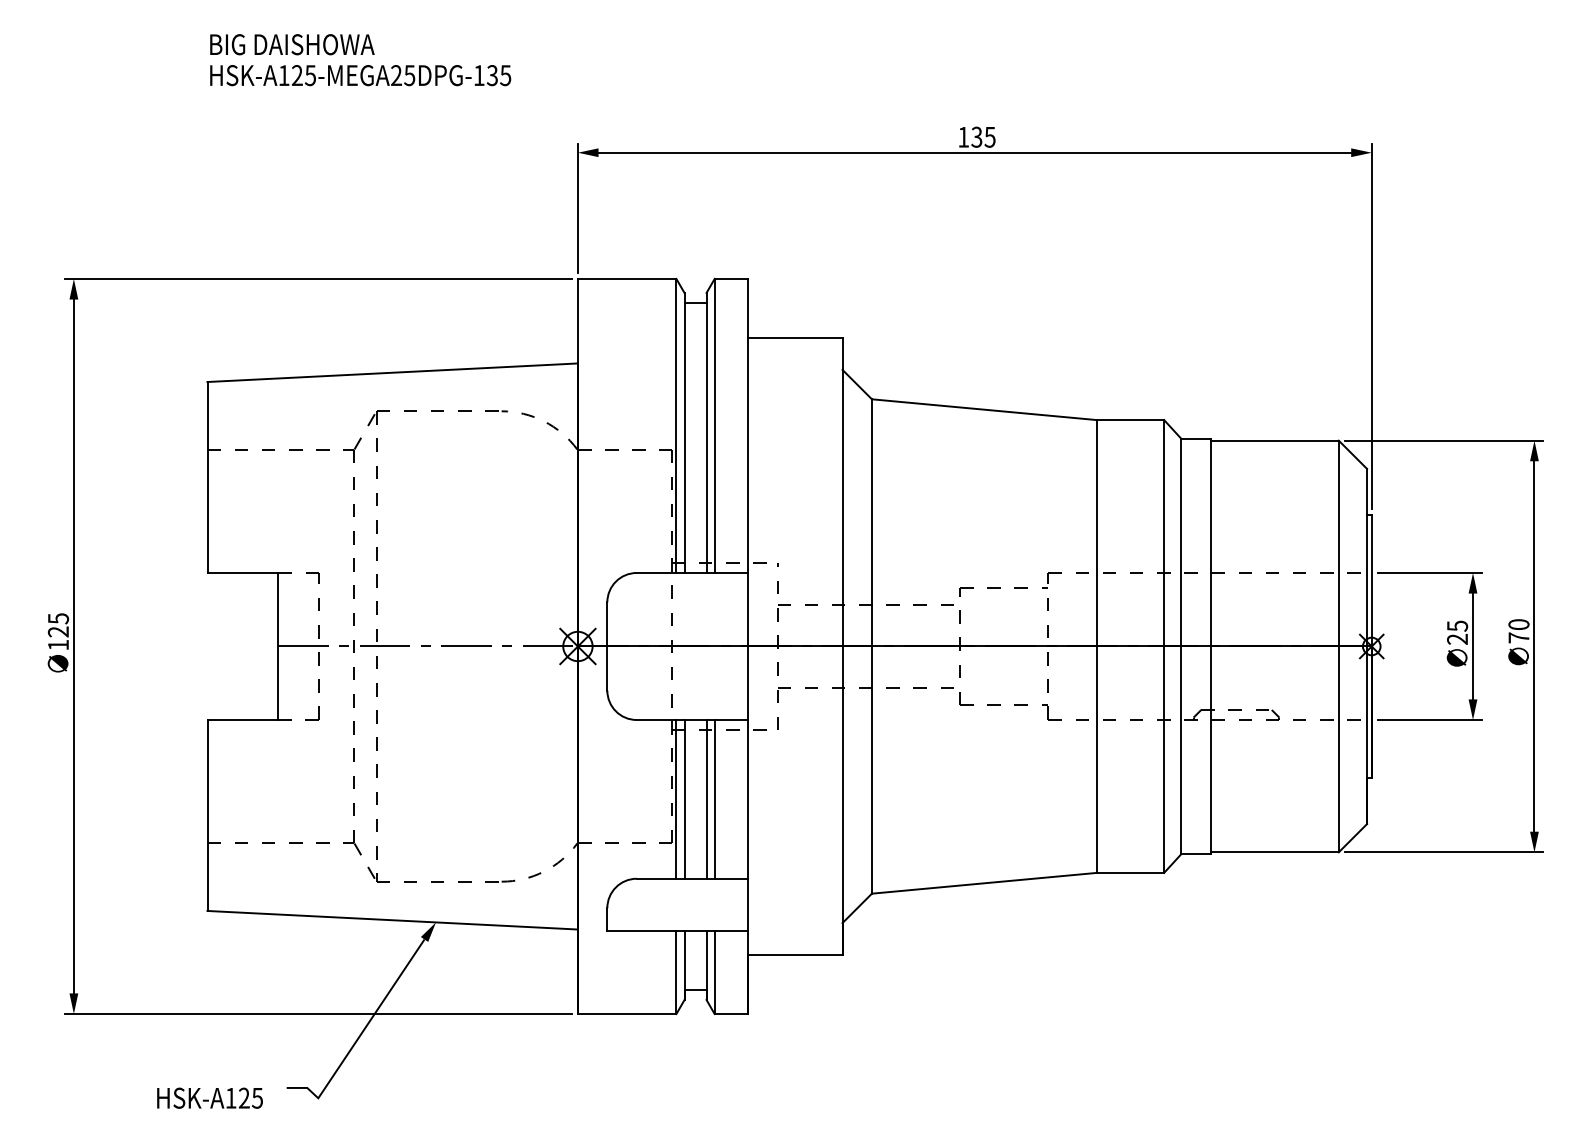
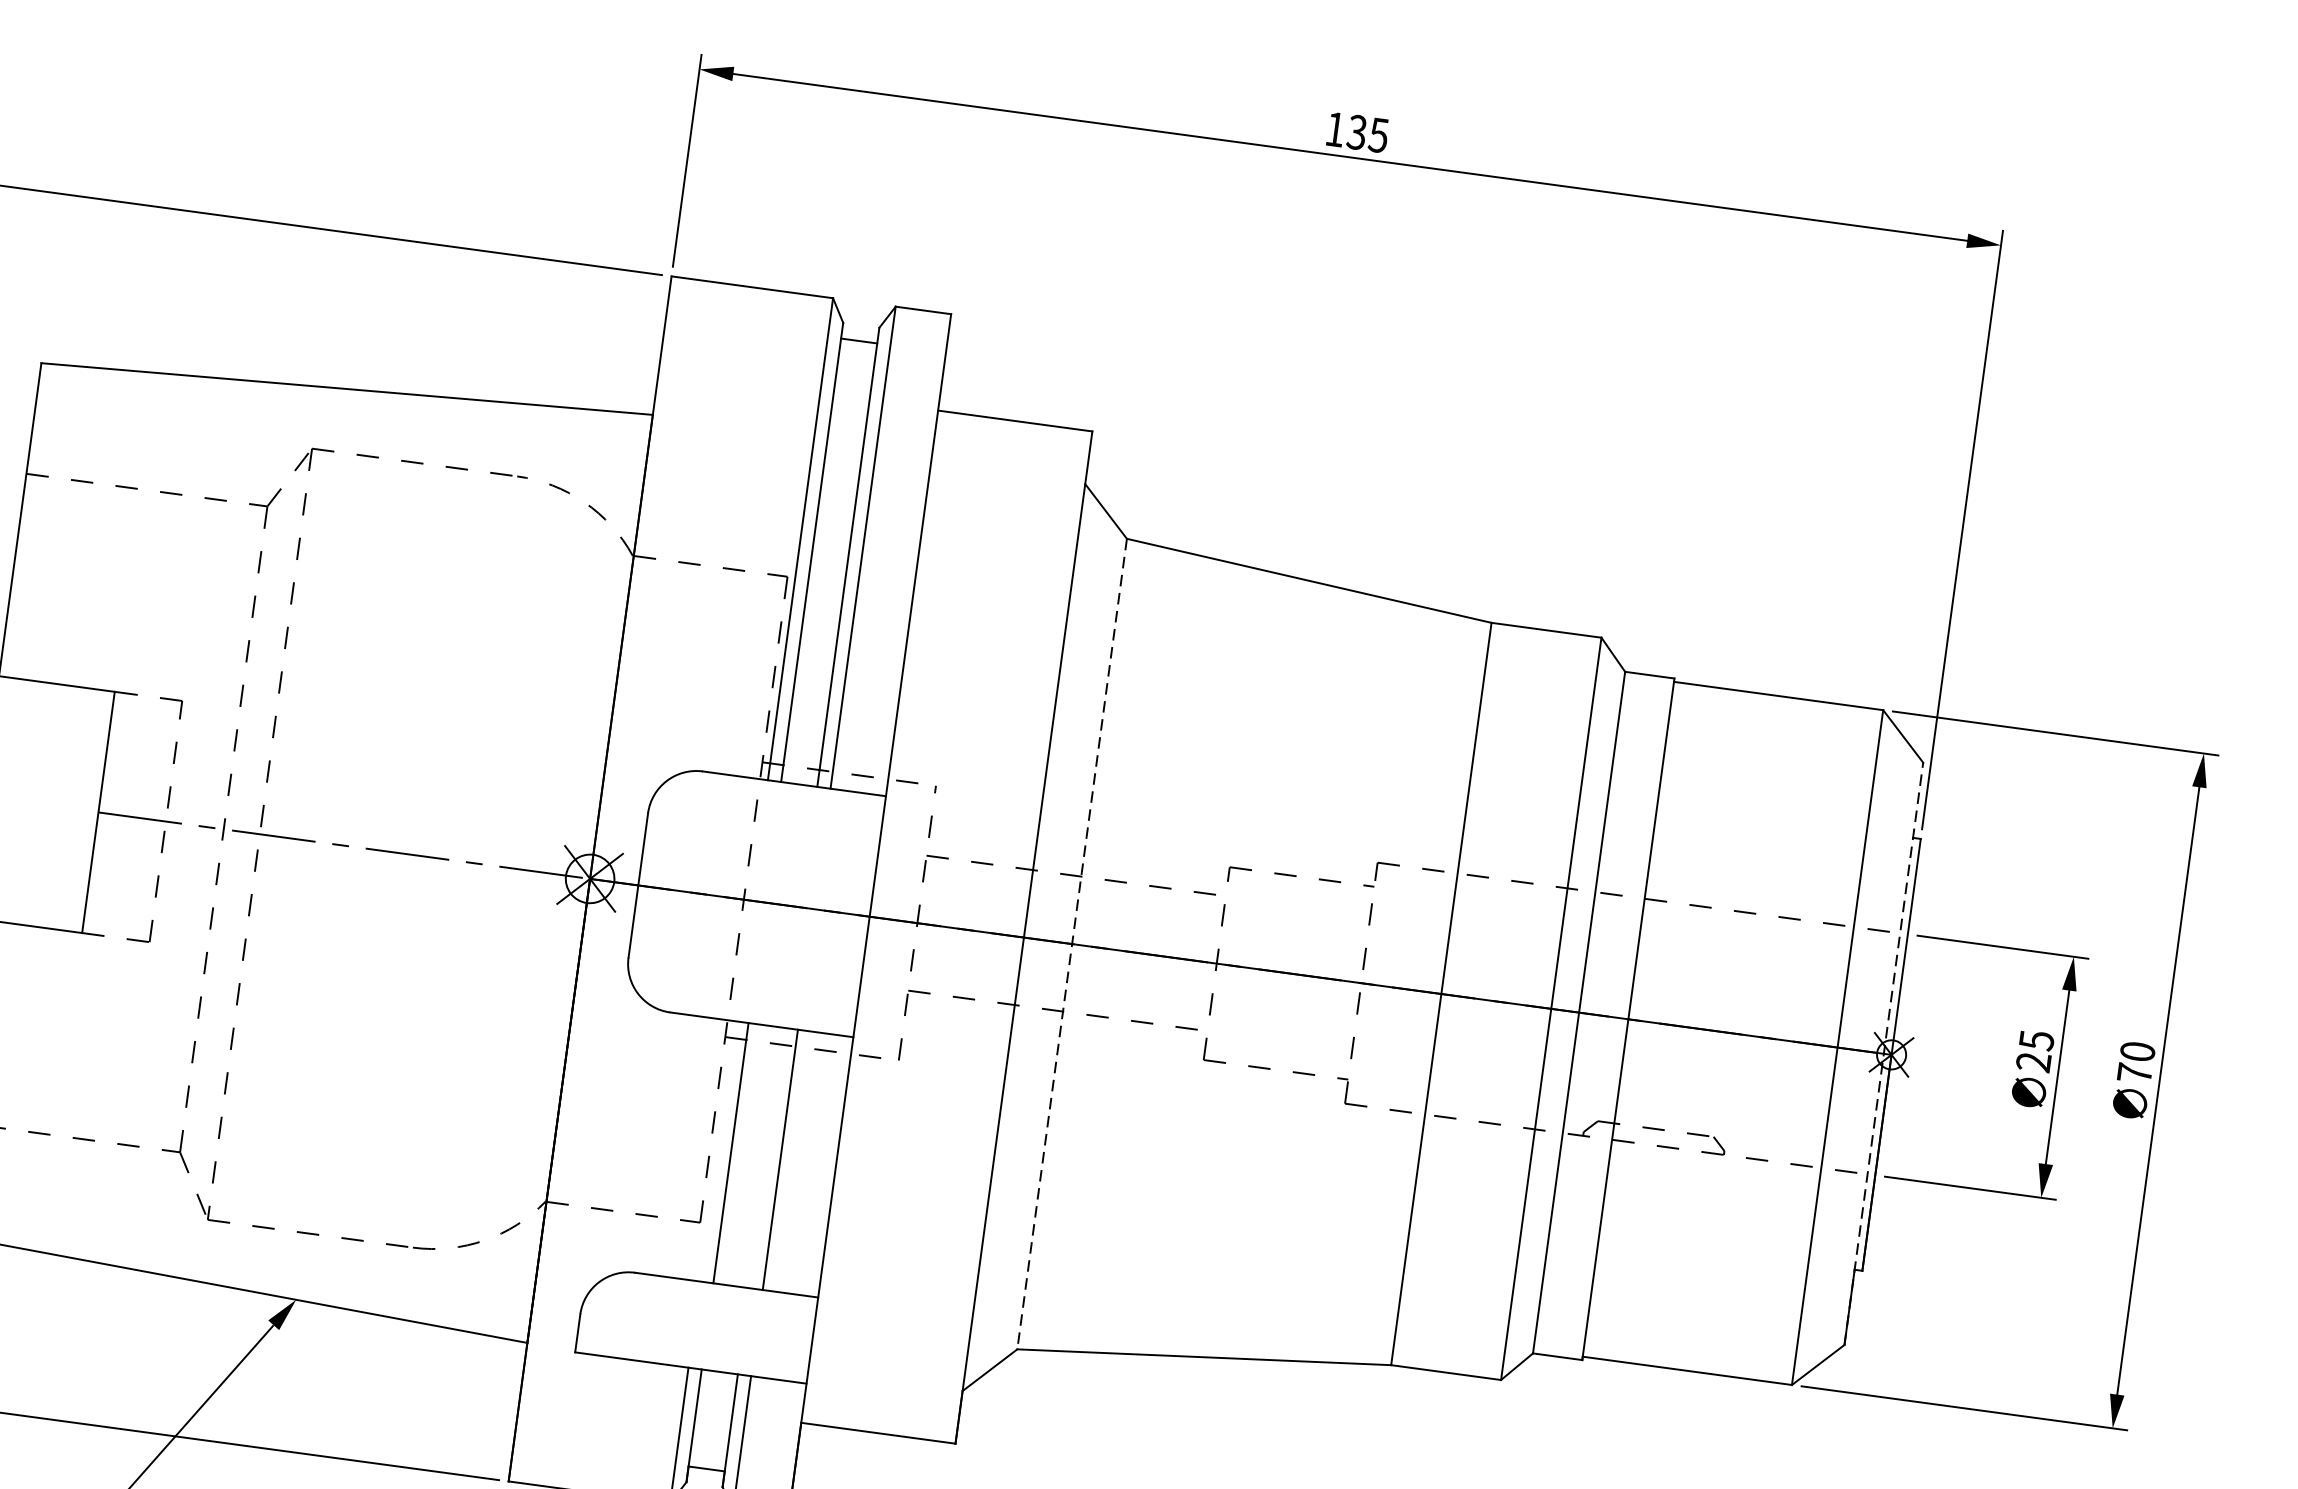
line: (871, 646) -> (1071, 943), solid -> dashed
line: (1367, 646) -> (1884, 1053), solid -> dashed
line: (676, 799) -> (717, 1151), removed
line: (706, 799) -> (766, 1158), removed

